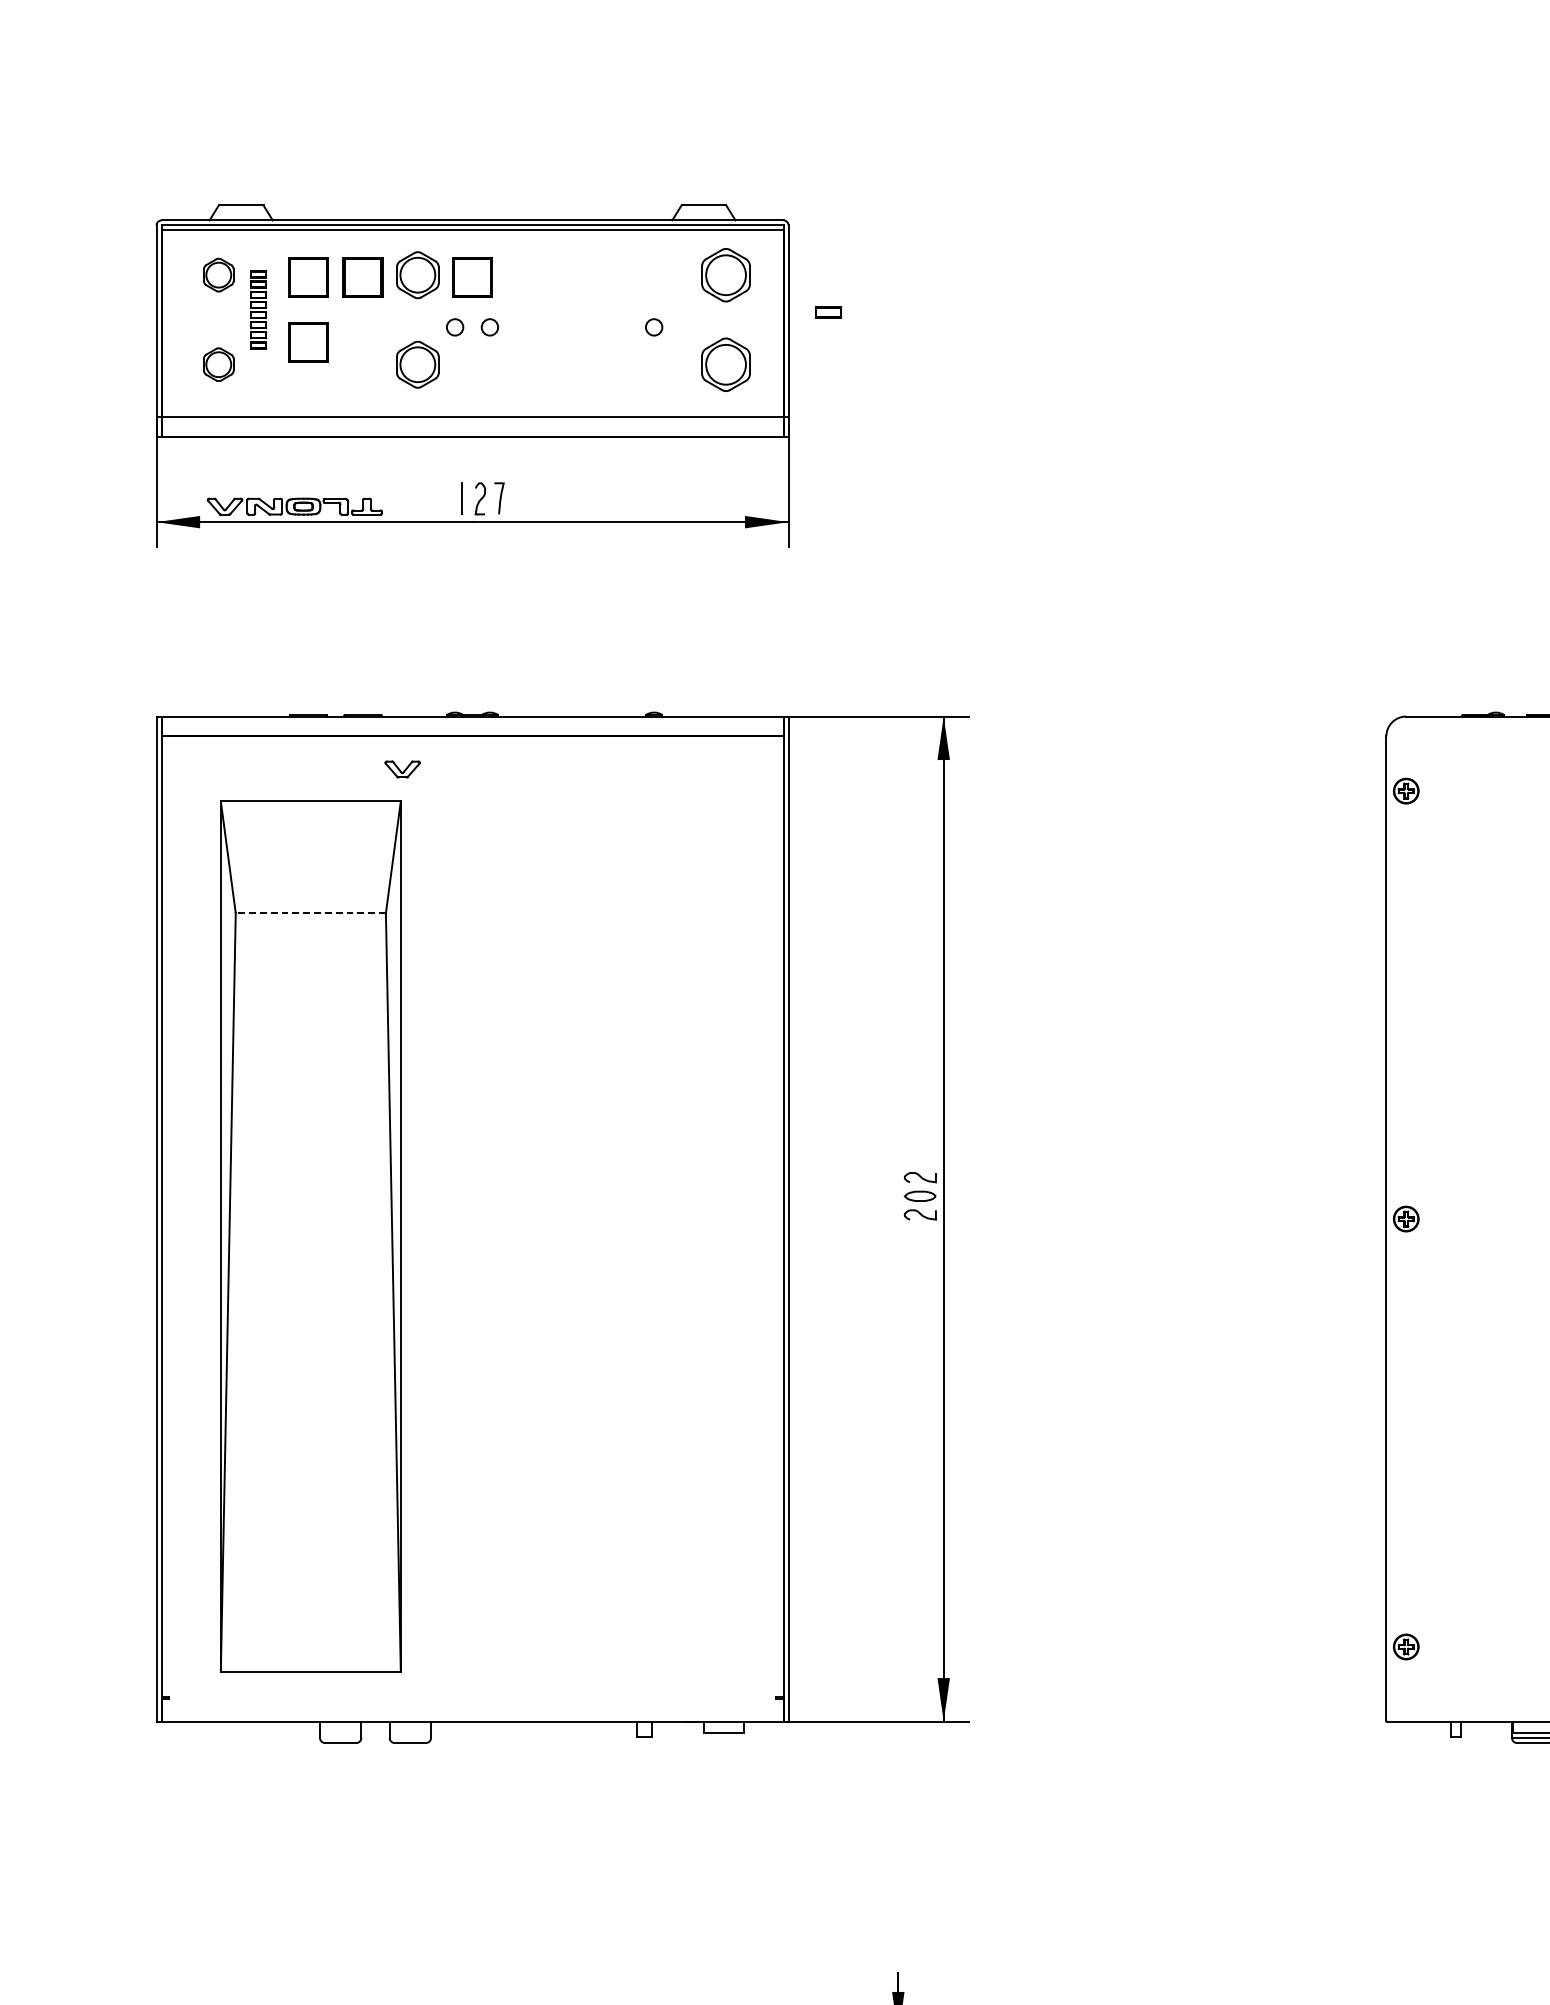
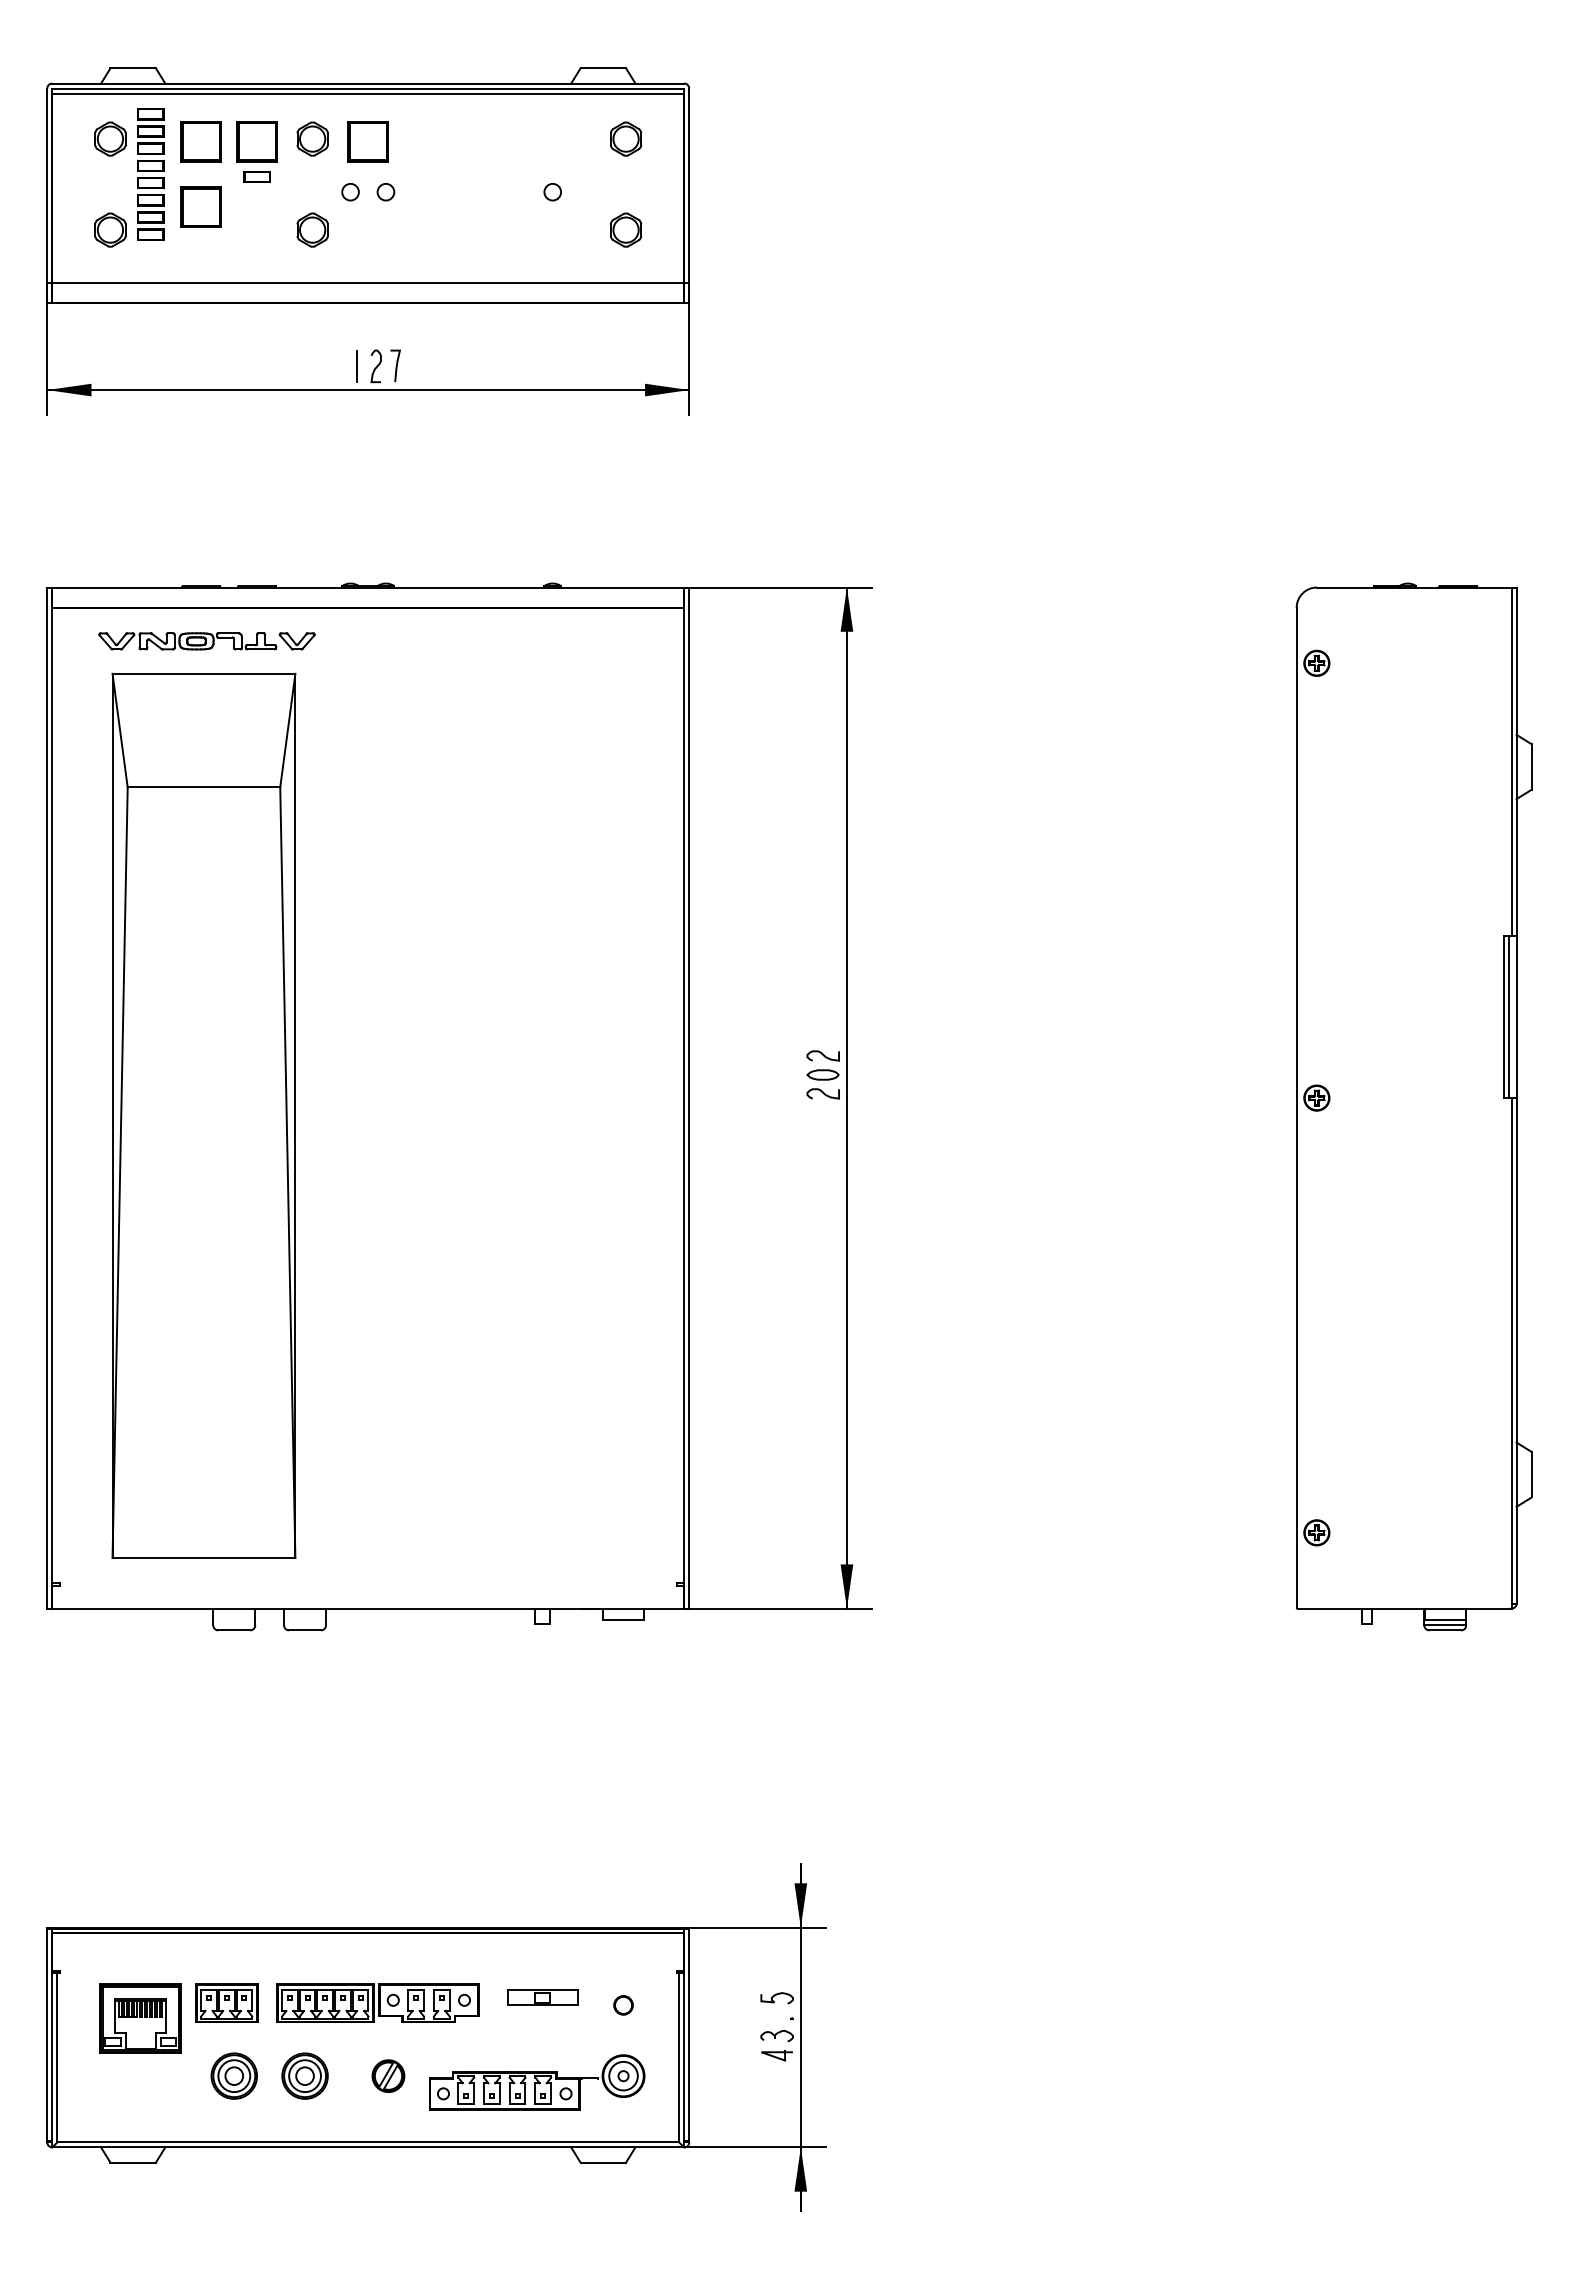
part: (417, 274) -> (312, 138), size x0.71
part: (726, 274) -> (626, 138), size x0.62
part: (258, 309) -> (150, 174), size x1.67
part: (828, 311) -> (256, 176), moved
part: (417, 364) -> (312, 229), size x0.71
part: (726, 364) -> (626, 229), size x0.62
part: (294, 506) -> (187, 641), moved
line: (310, 913) -> (203, 787), dashed -> solid

